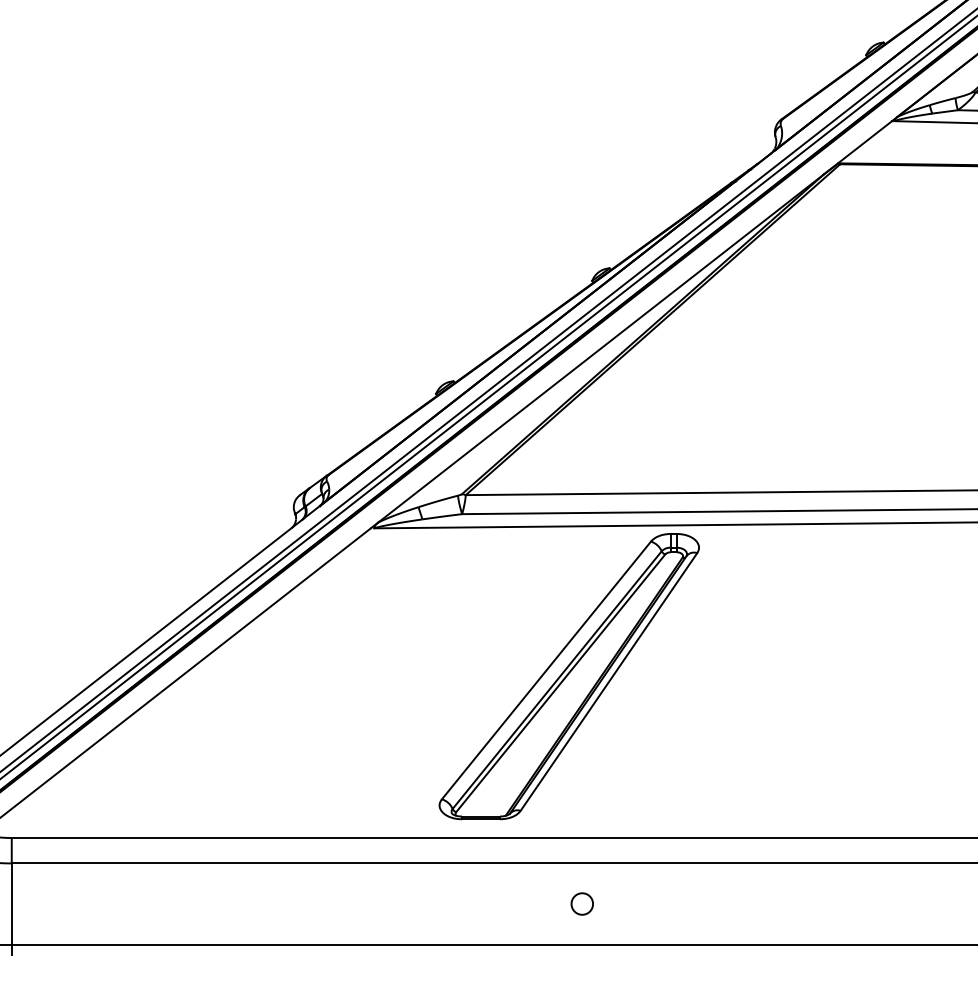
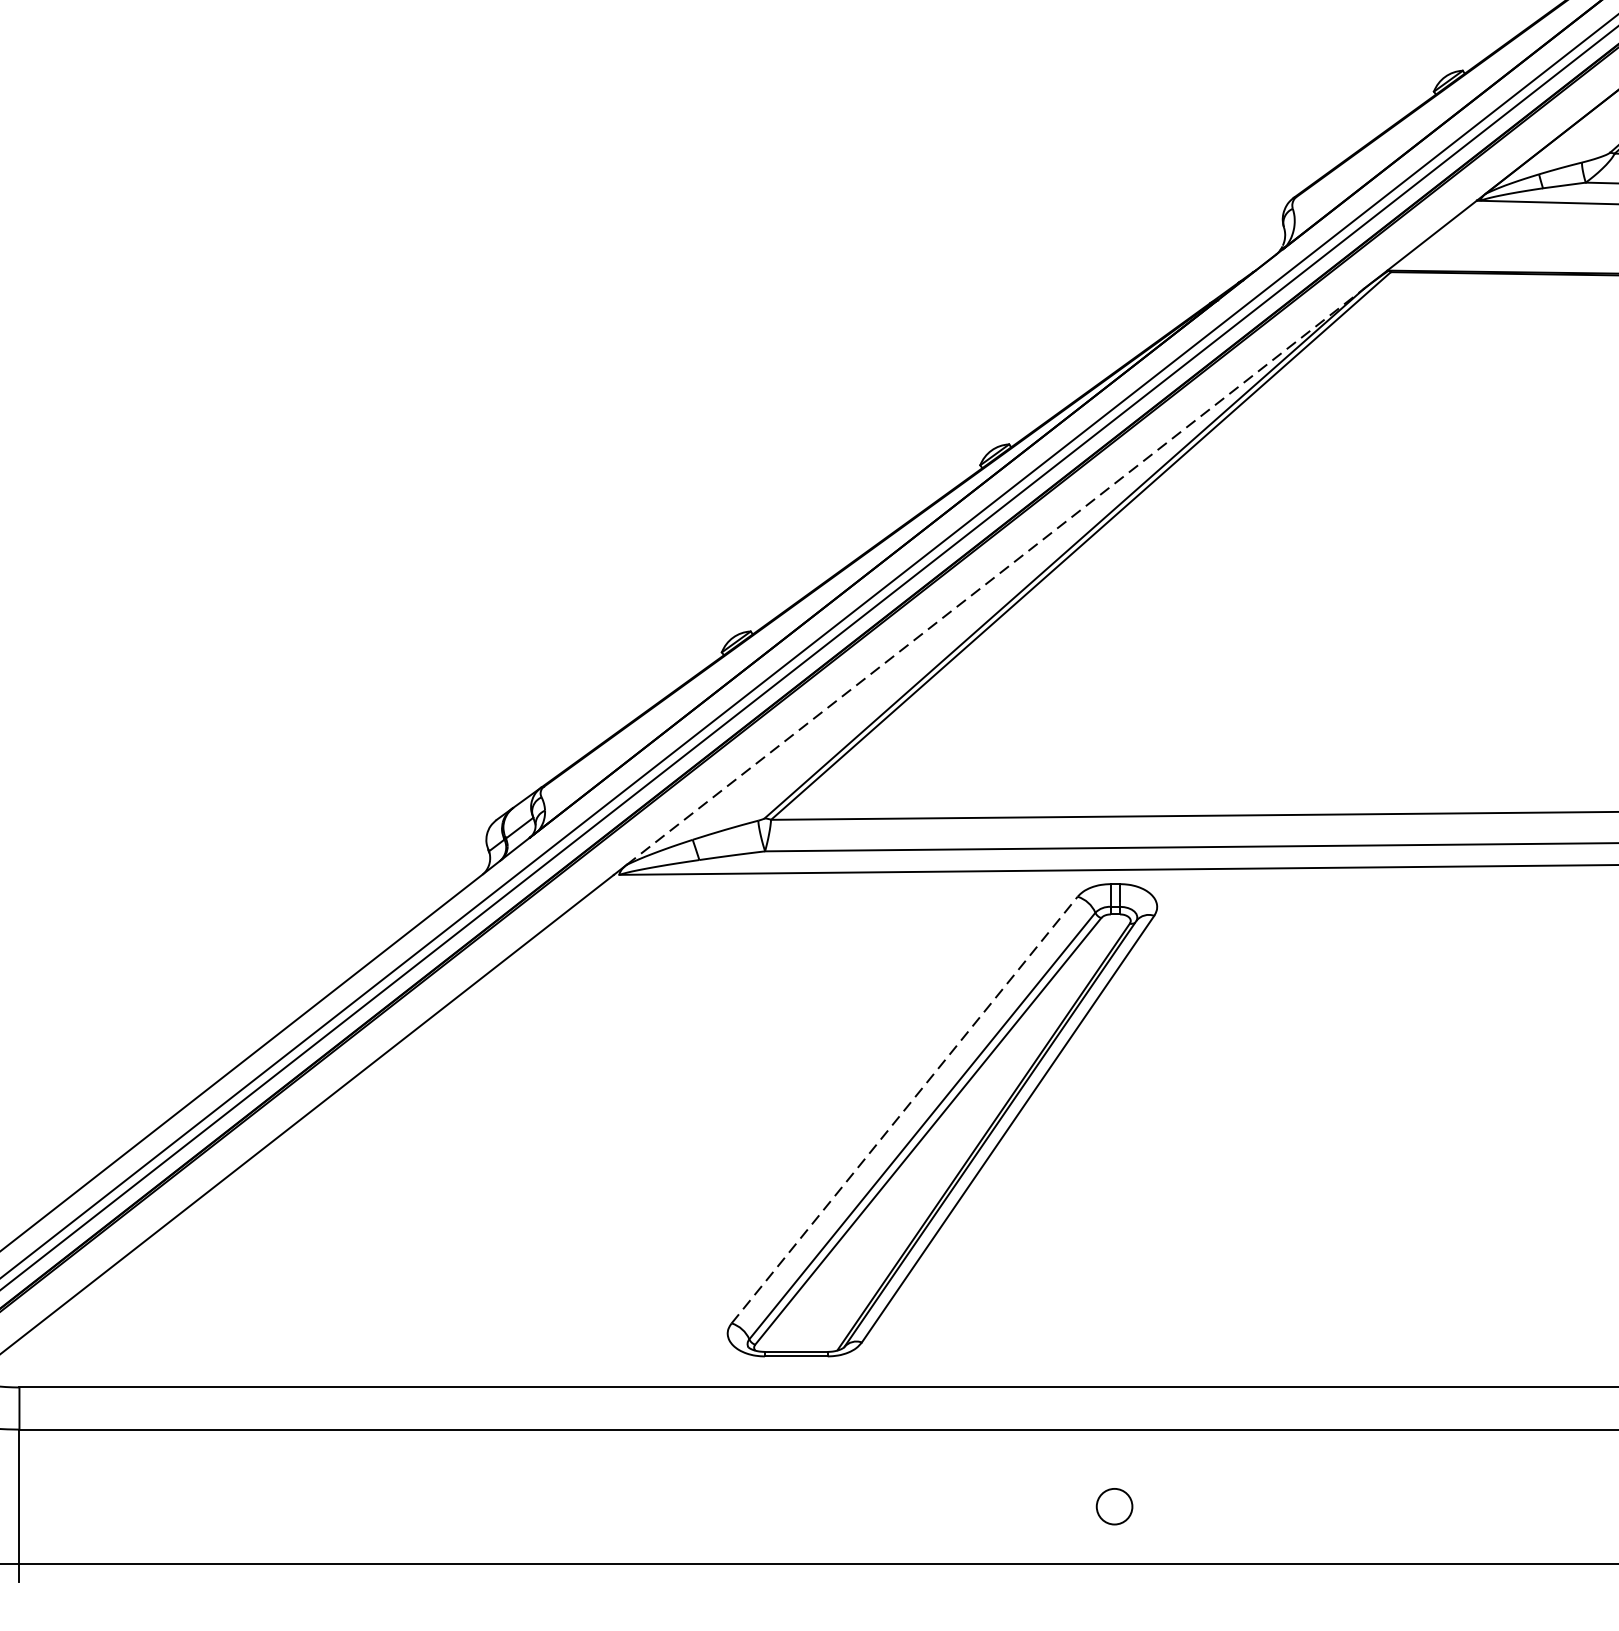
line: (601, 348) -> (995, 577), solid -> dashed
line: (546, 670) -> (904, 1110), solid -> dashed
circle: (581, 903) -> (1113, 1505), moved

